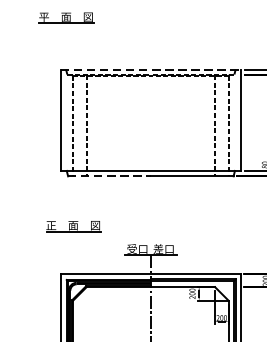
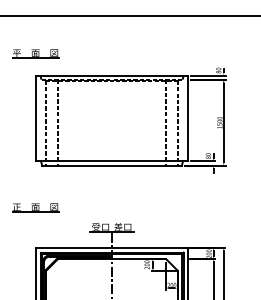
part: (66, 17) -> (35, 53), moved
line: (151, 69) -> (112, 75), dashed -> solid
line: (109, 176) -> (77, 165), dashed -> solid
part: (73, 225) -> (35, 207), moved

